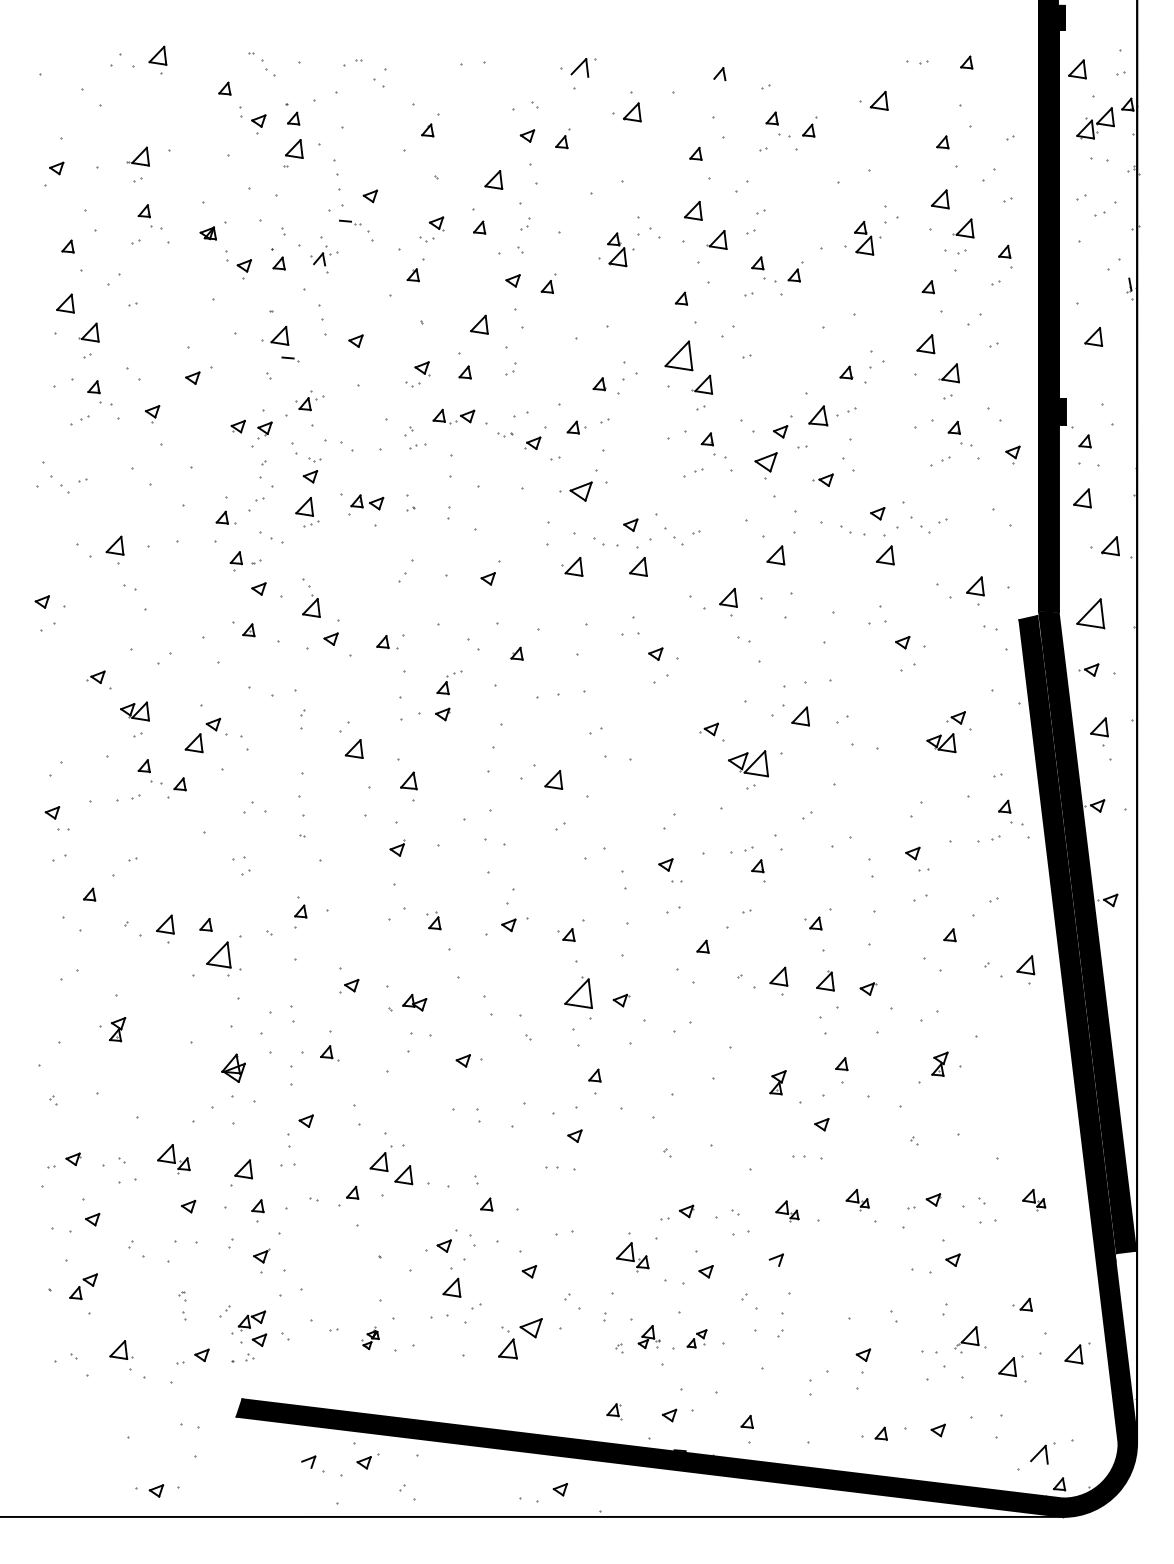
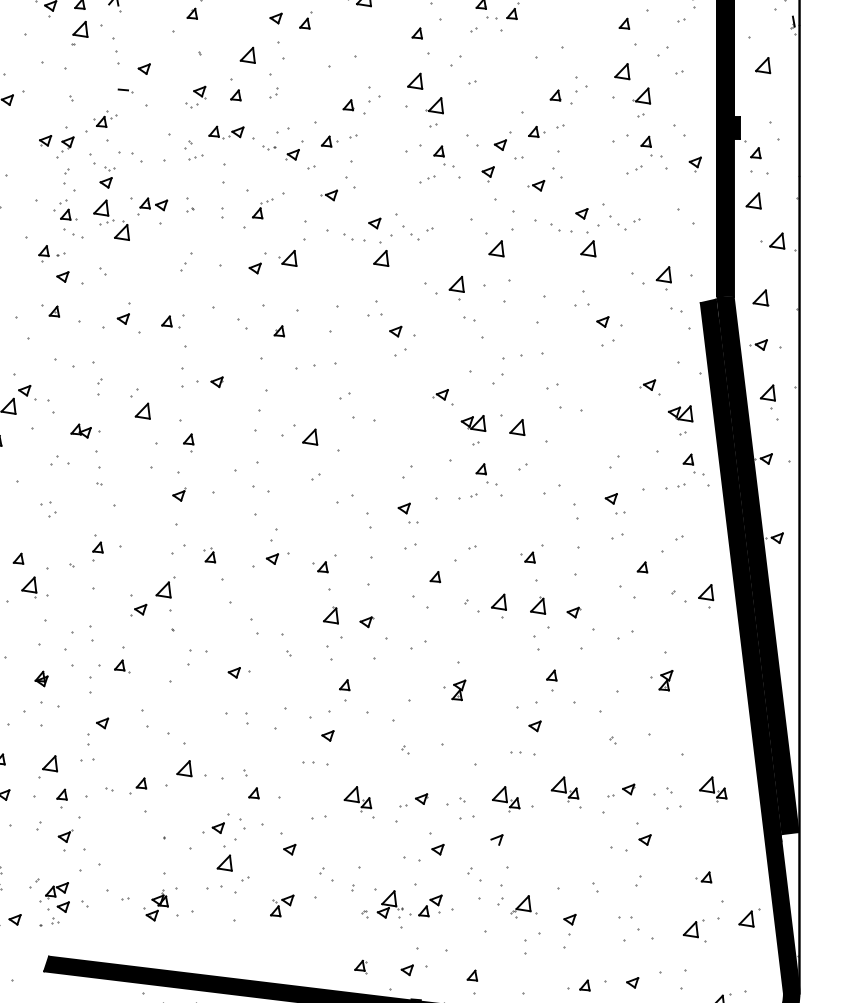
part: (279, 335) -> (80, 29), moved
part: (678, 355) -> (414, 81), size x0.62
part: (290, 359) -> (125, 91), moved
part: (823, 416) -> (536, 132), size x0.62
part: (765, 466) -> (487, 174), size x0.62
part: (575, 491) -> (328, 195), size x0.62
part: (225, 517) -> (68, 214), moved
part: (572, 566) -> (288, 258), moved
part: (311, 605) -> (122, 230), moved
part: (1090, 614) -> (760, 298), size x0.62
part: (449, 682) -> (262, 208), moved
part: (800, 716) -> (517, 427), moved
part: (941, 743) -> (680, 414), moved
part: (748, 763) -> (473, 423), size x0.71
part: (408, 786) -> (188, 442), size x0.71
part: (758, 870) -> (481, 472), moved
part: (218, 959) -> (28, 587), size x0.71
part: (578, 991) -> (330, 614), size x0.62
part: (414, 1002) -> (80, 430), moved
part: (939, 1063) -> (665, 680), moved
part: (233, 1067) -> (41, 678), size x0.62
part: (777, 1082) -> (458, 690), moved
part: (380, 1158) -> (164, 586), moved
part: (857, 1199) -> (564, 789), size x1.43
part: (1033, 1199) -> (712, 789), size x1.43
part: (787, 1211) -> (506, 799), size x1.43
part: (632, 1257) -> (357, 799), moved
part: (648, 1336) -> (389, 904), size x1.43
part: (370, 1338) -> (156, 905), size x1.67
part: (520, 1338) -> (282, 905), size x0.62
part: (696, 1338) -> (429, 905), size x1.43
part: (970, 1339) -> (523, 906), moved

